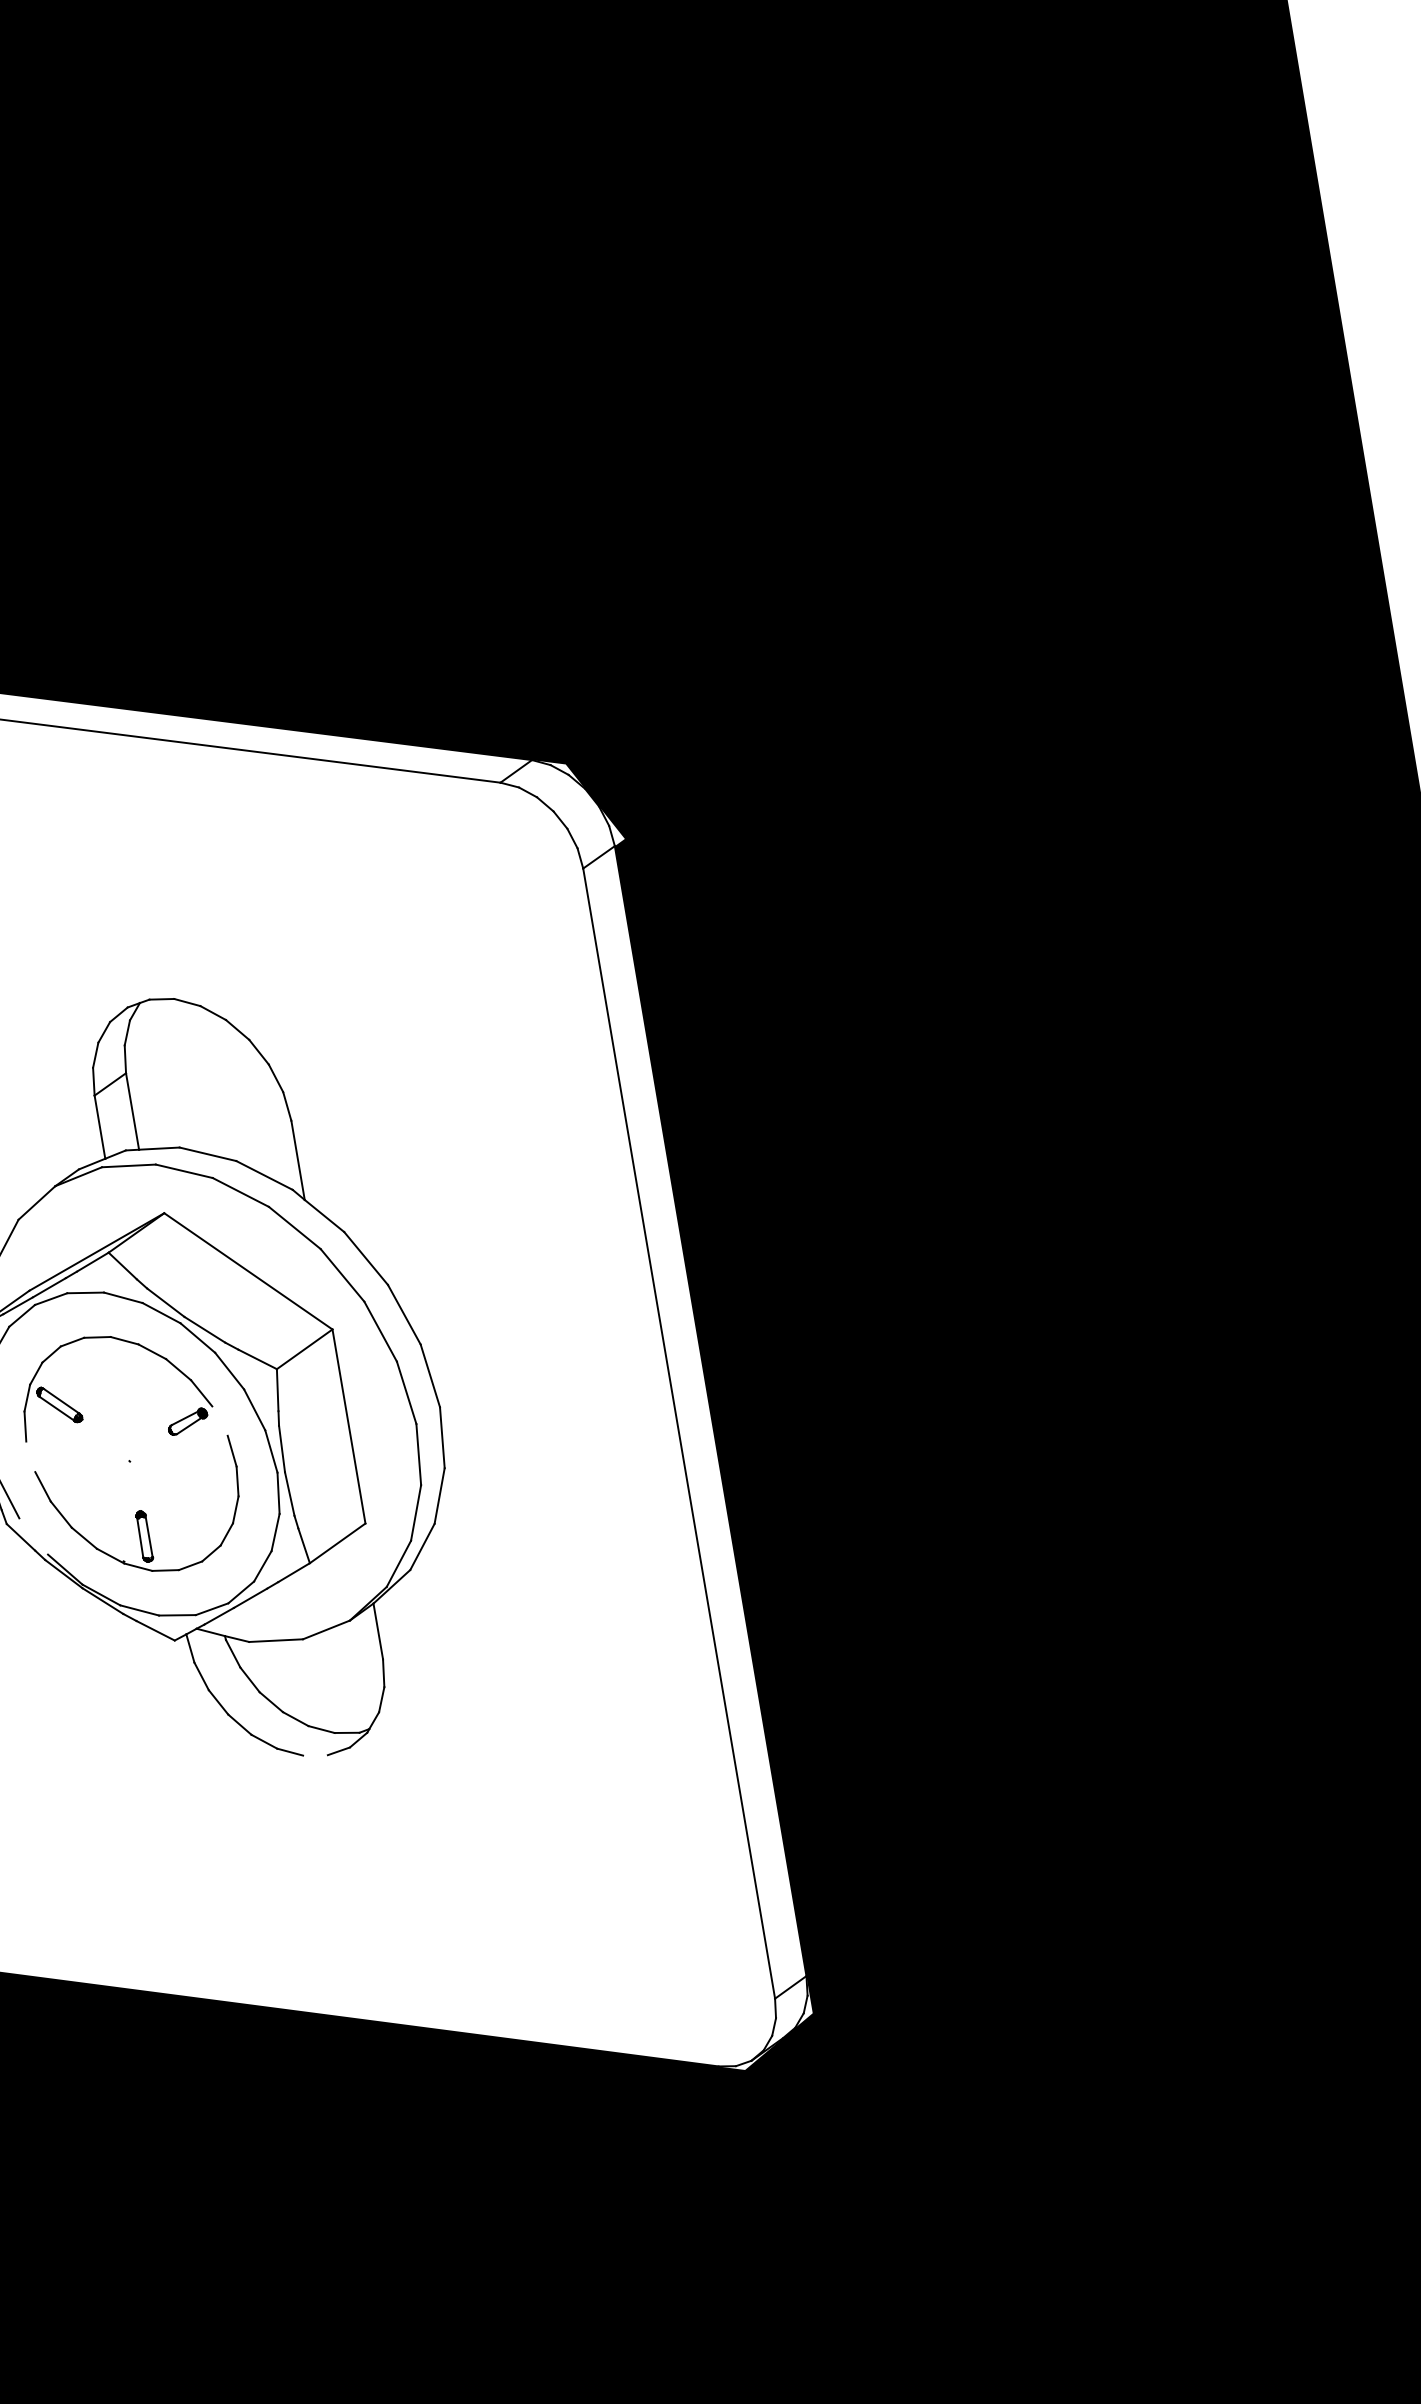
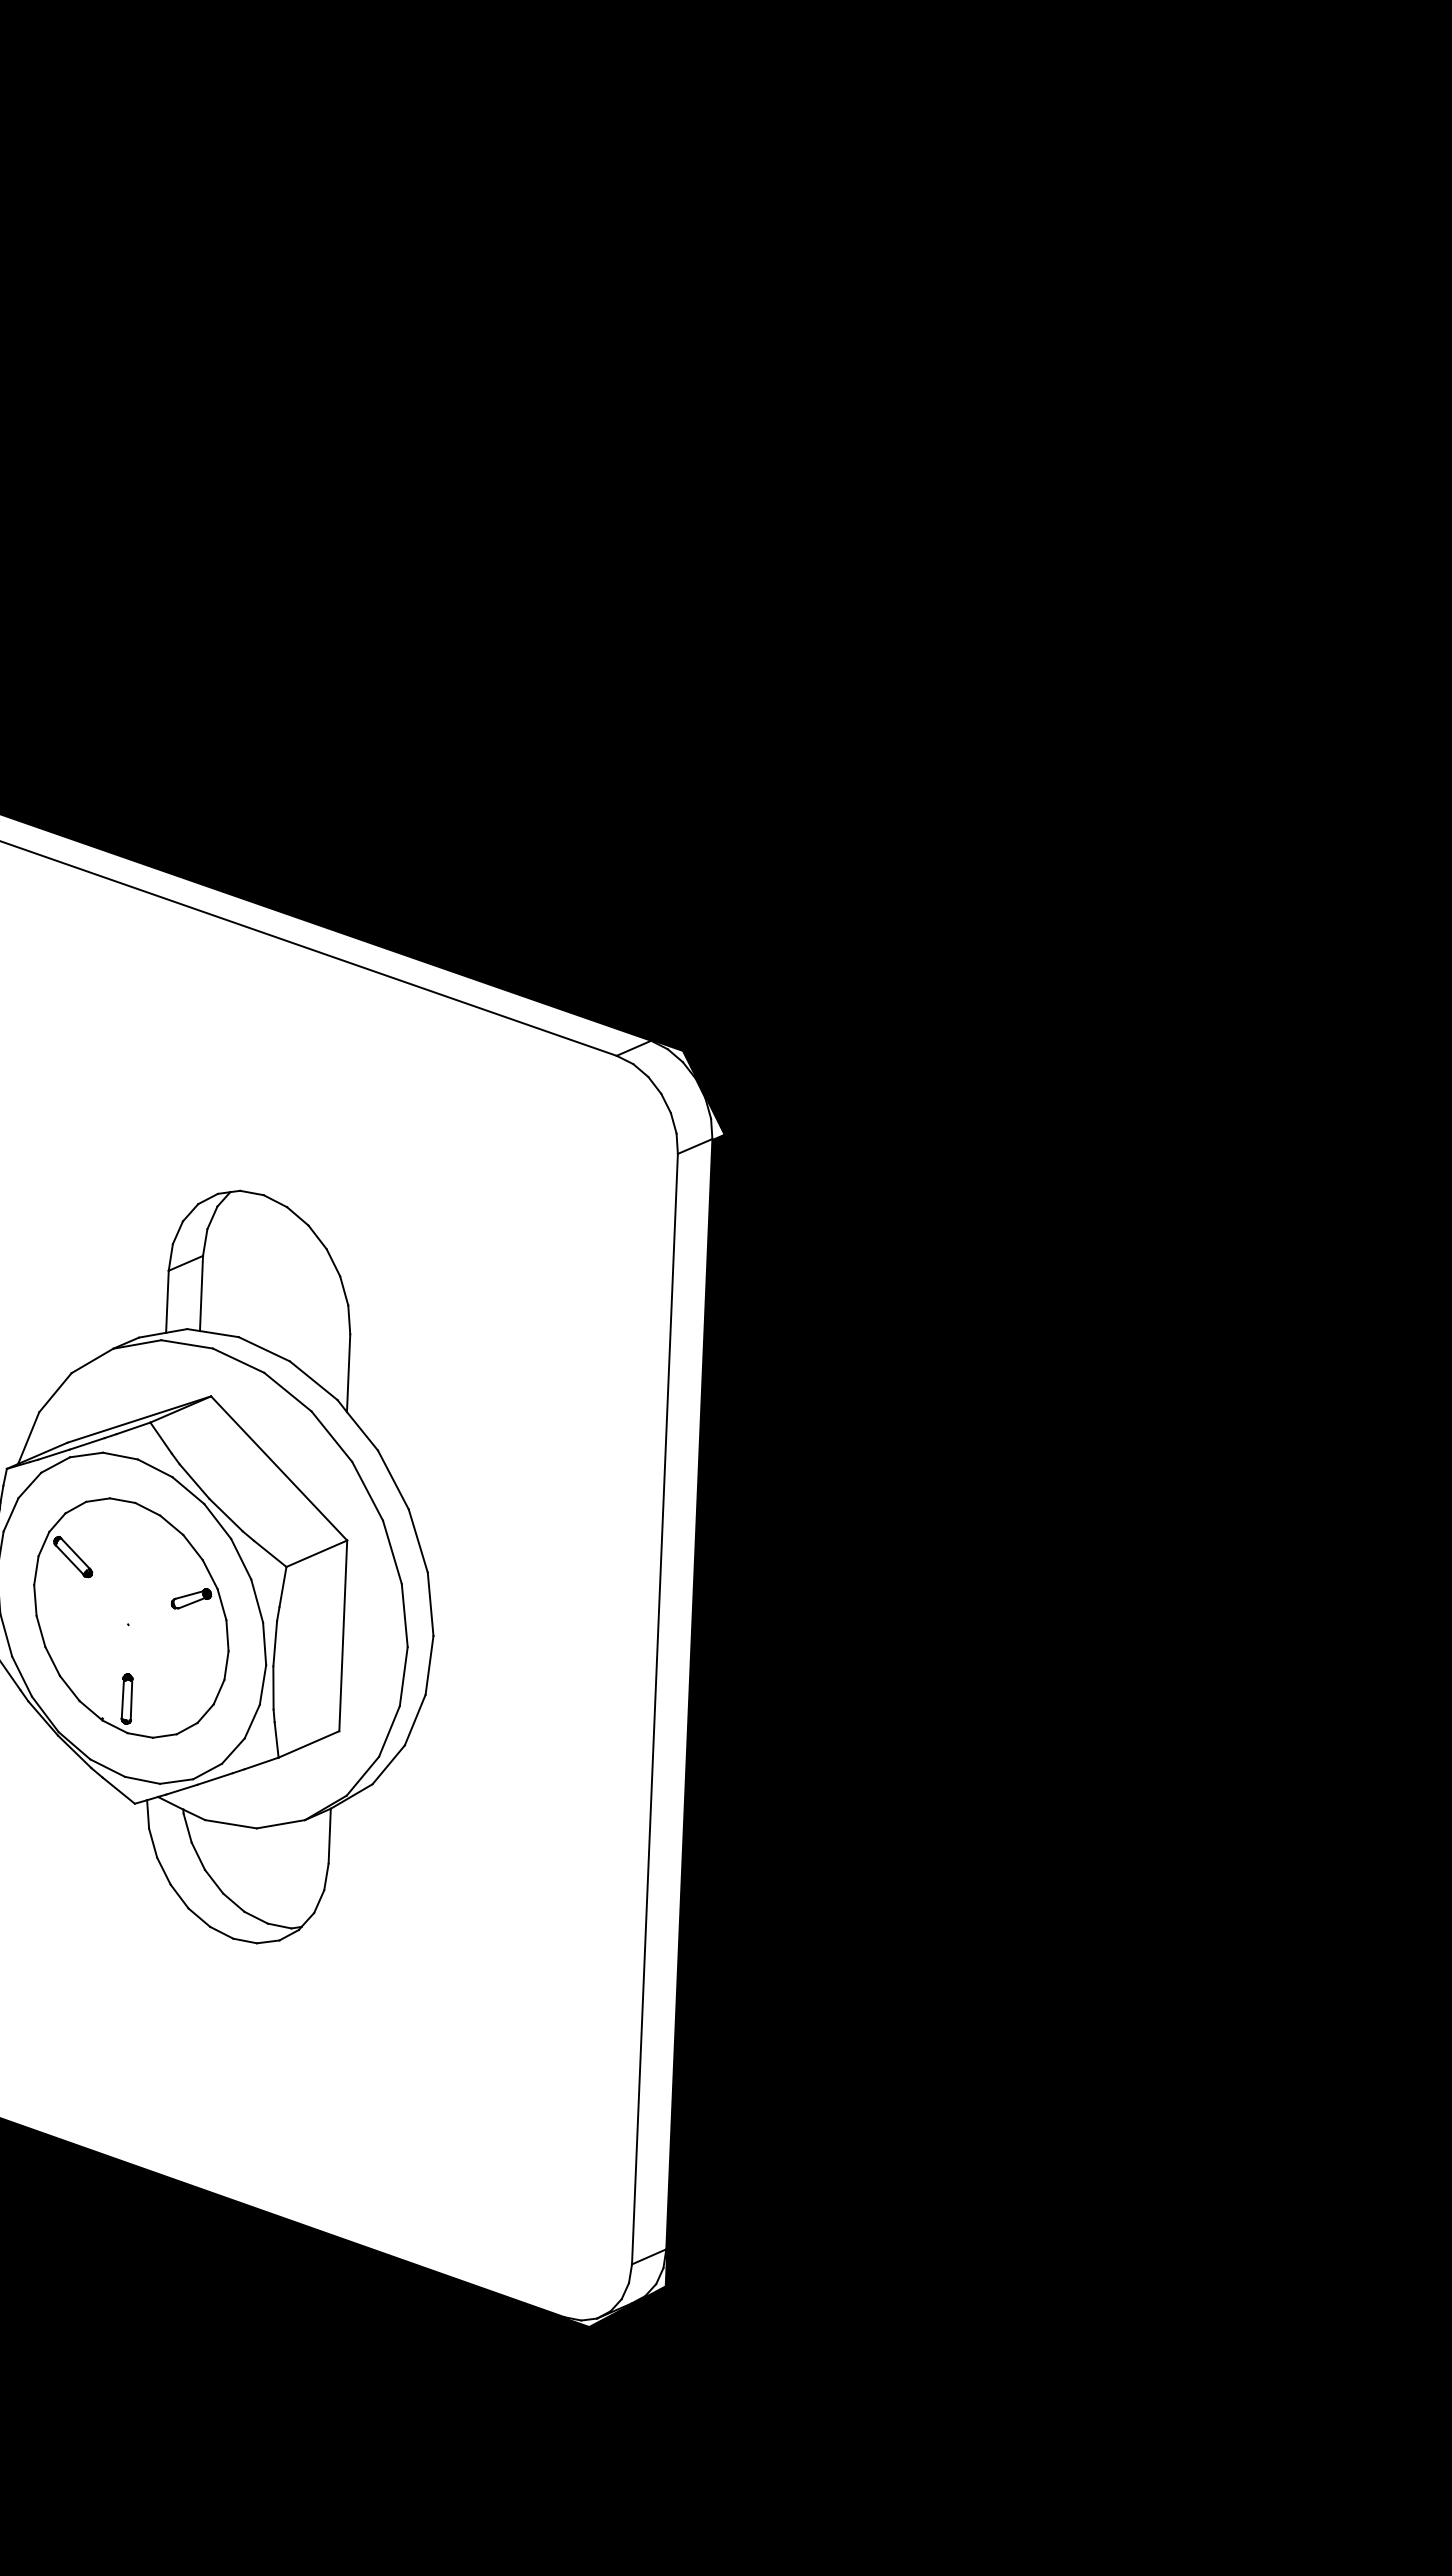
line: (219, 1420) -> (221, 1604), added
line: (30, 1456) -> (35, 1600), added
line: (34, 1536) -> (22, 1676), added
line: (314, 1755) -> (244, 1940), added

